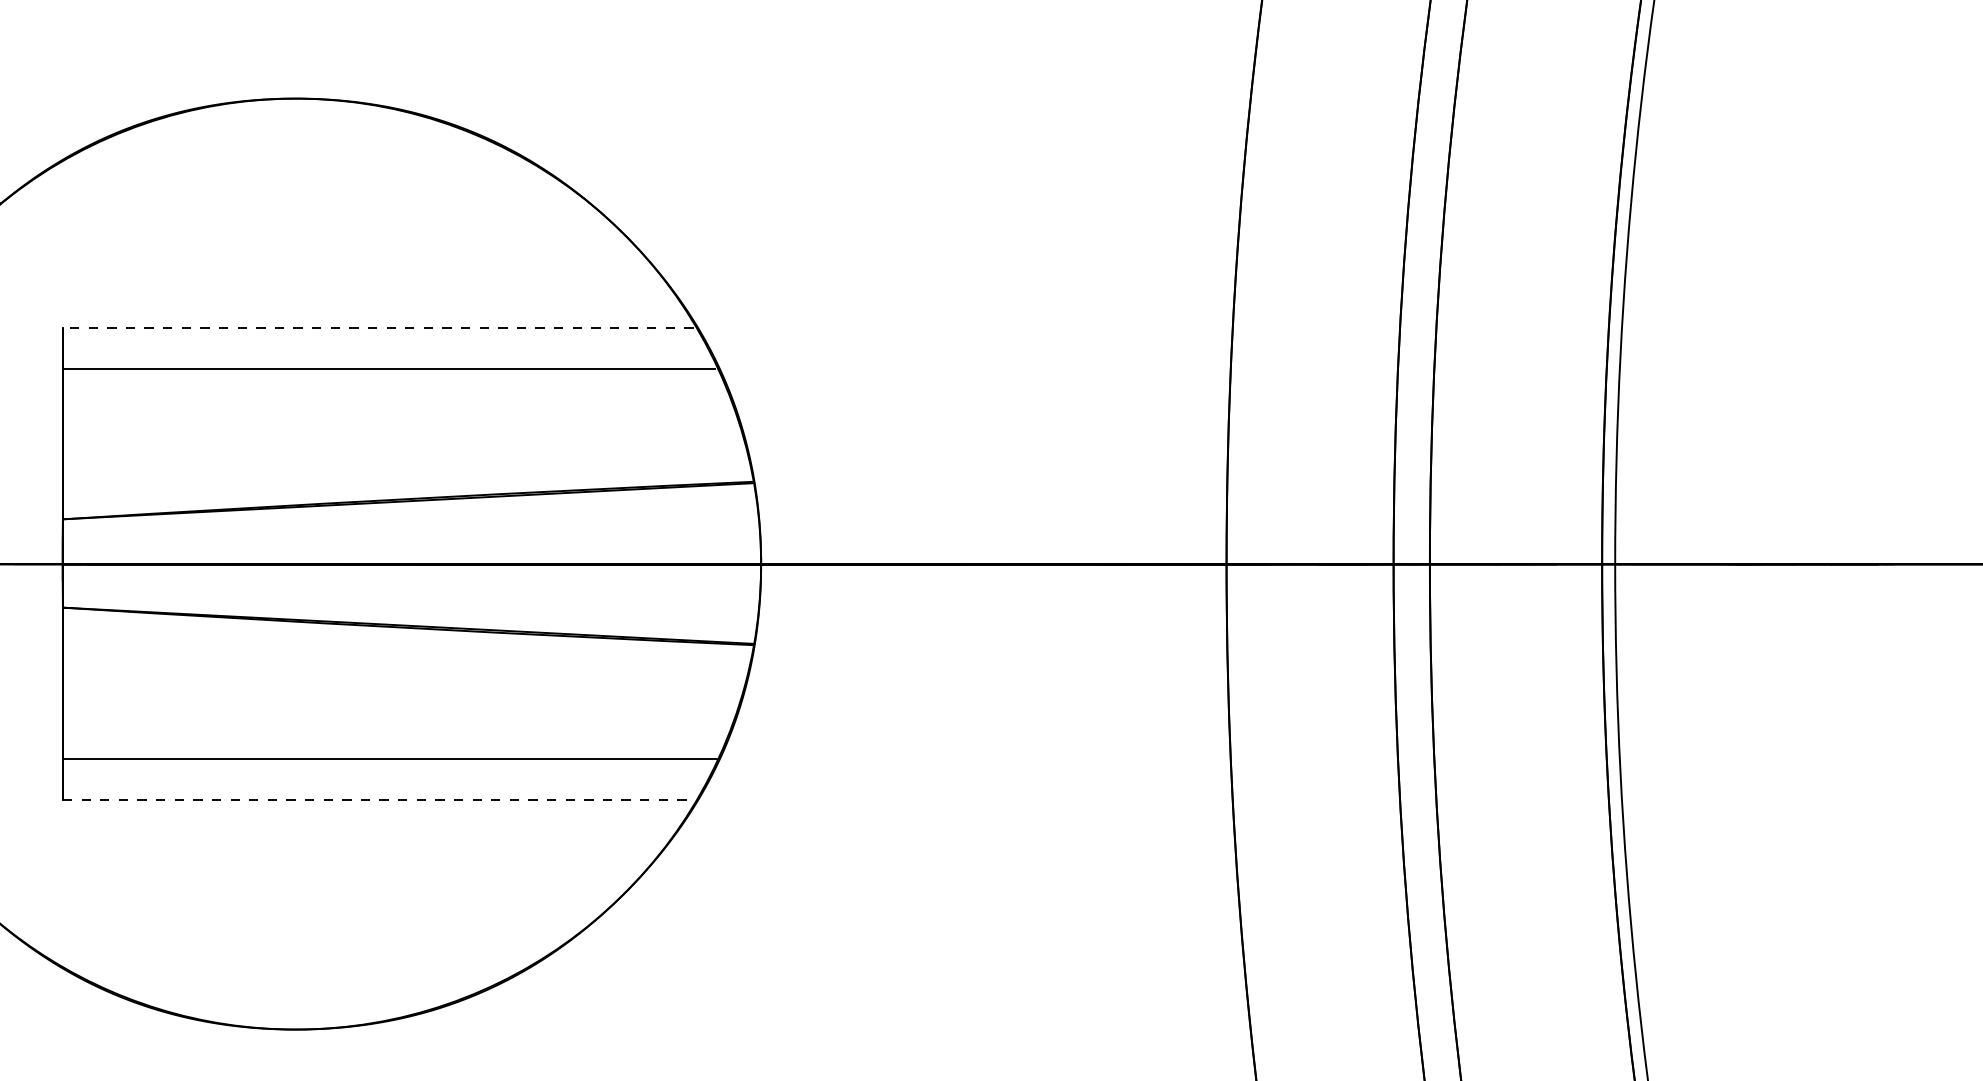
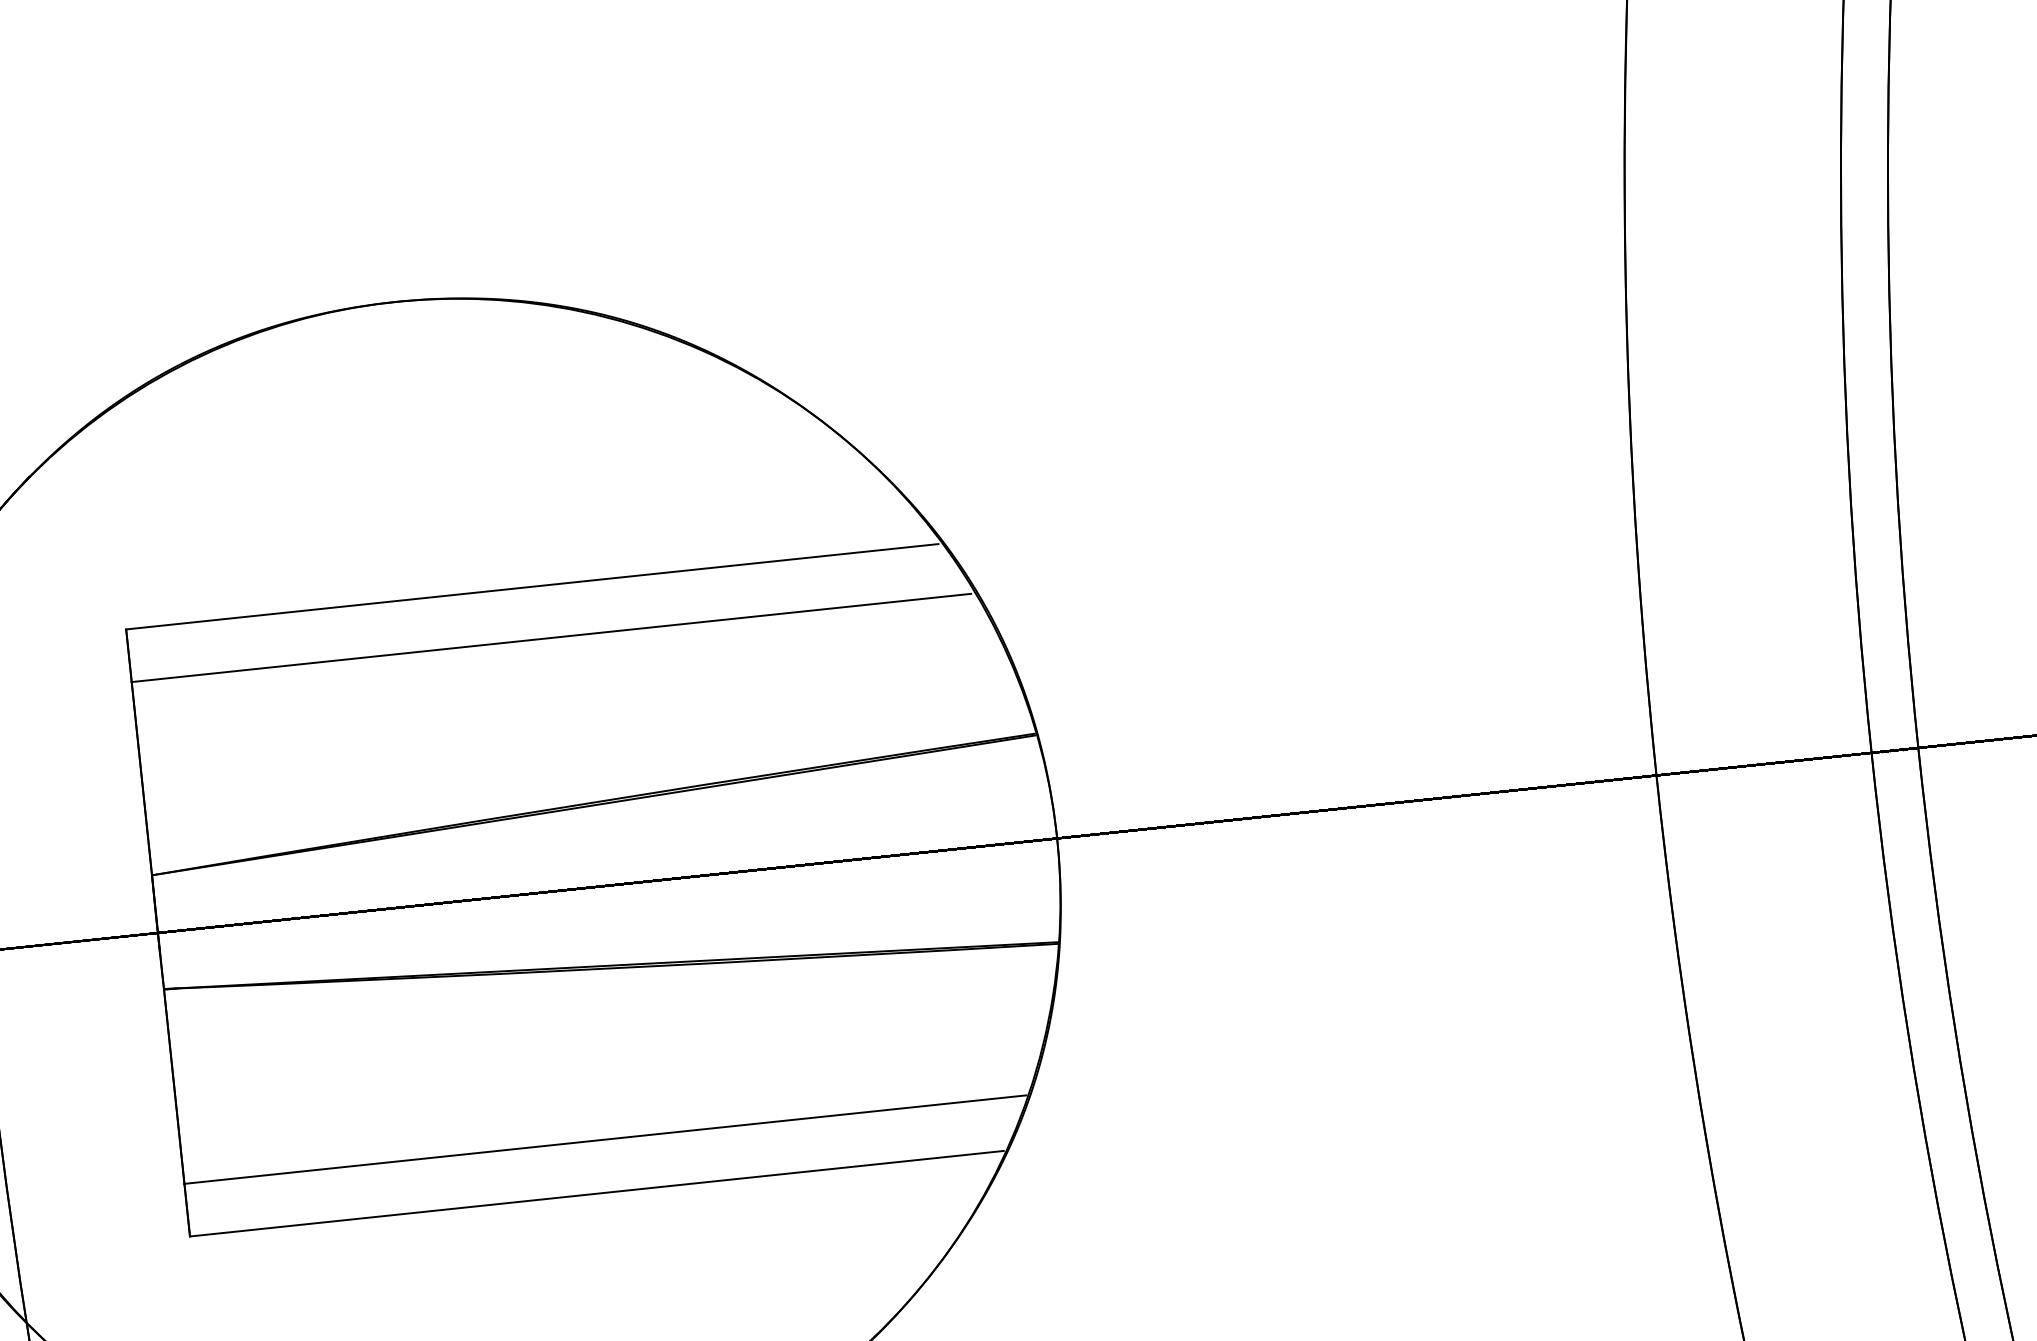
line: (377, 328) -> (531, 587), dashed -> solid
line: (378, 799) -> (596, 1193), dashed -> solid

